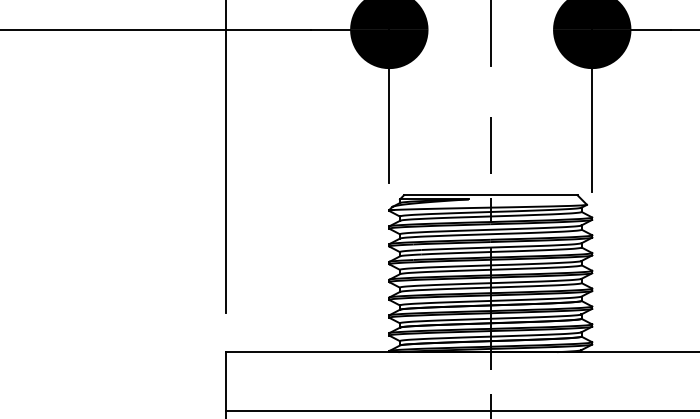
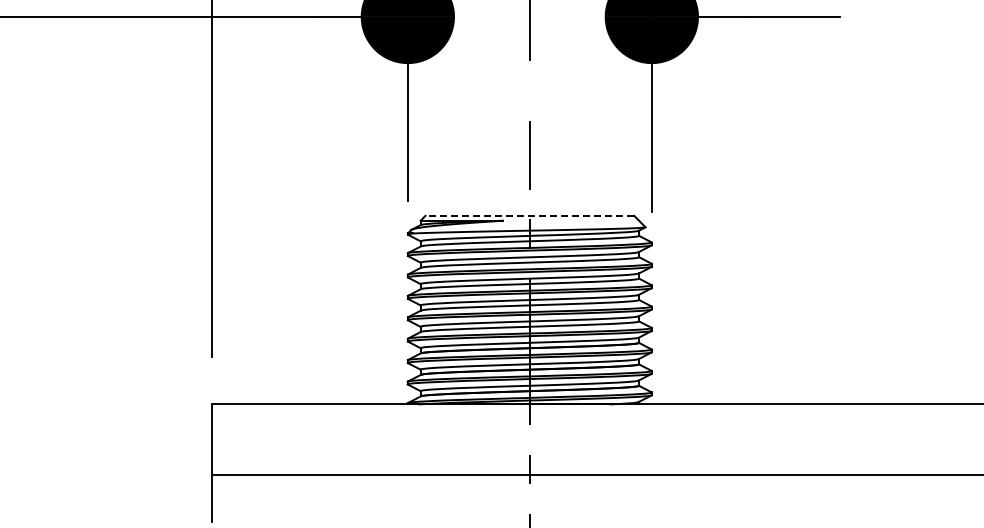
line: (490, 195) -> (529, 215), solid -> dashed

